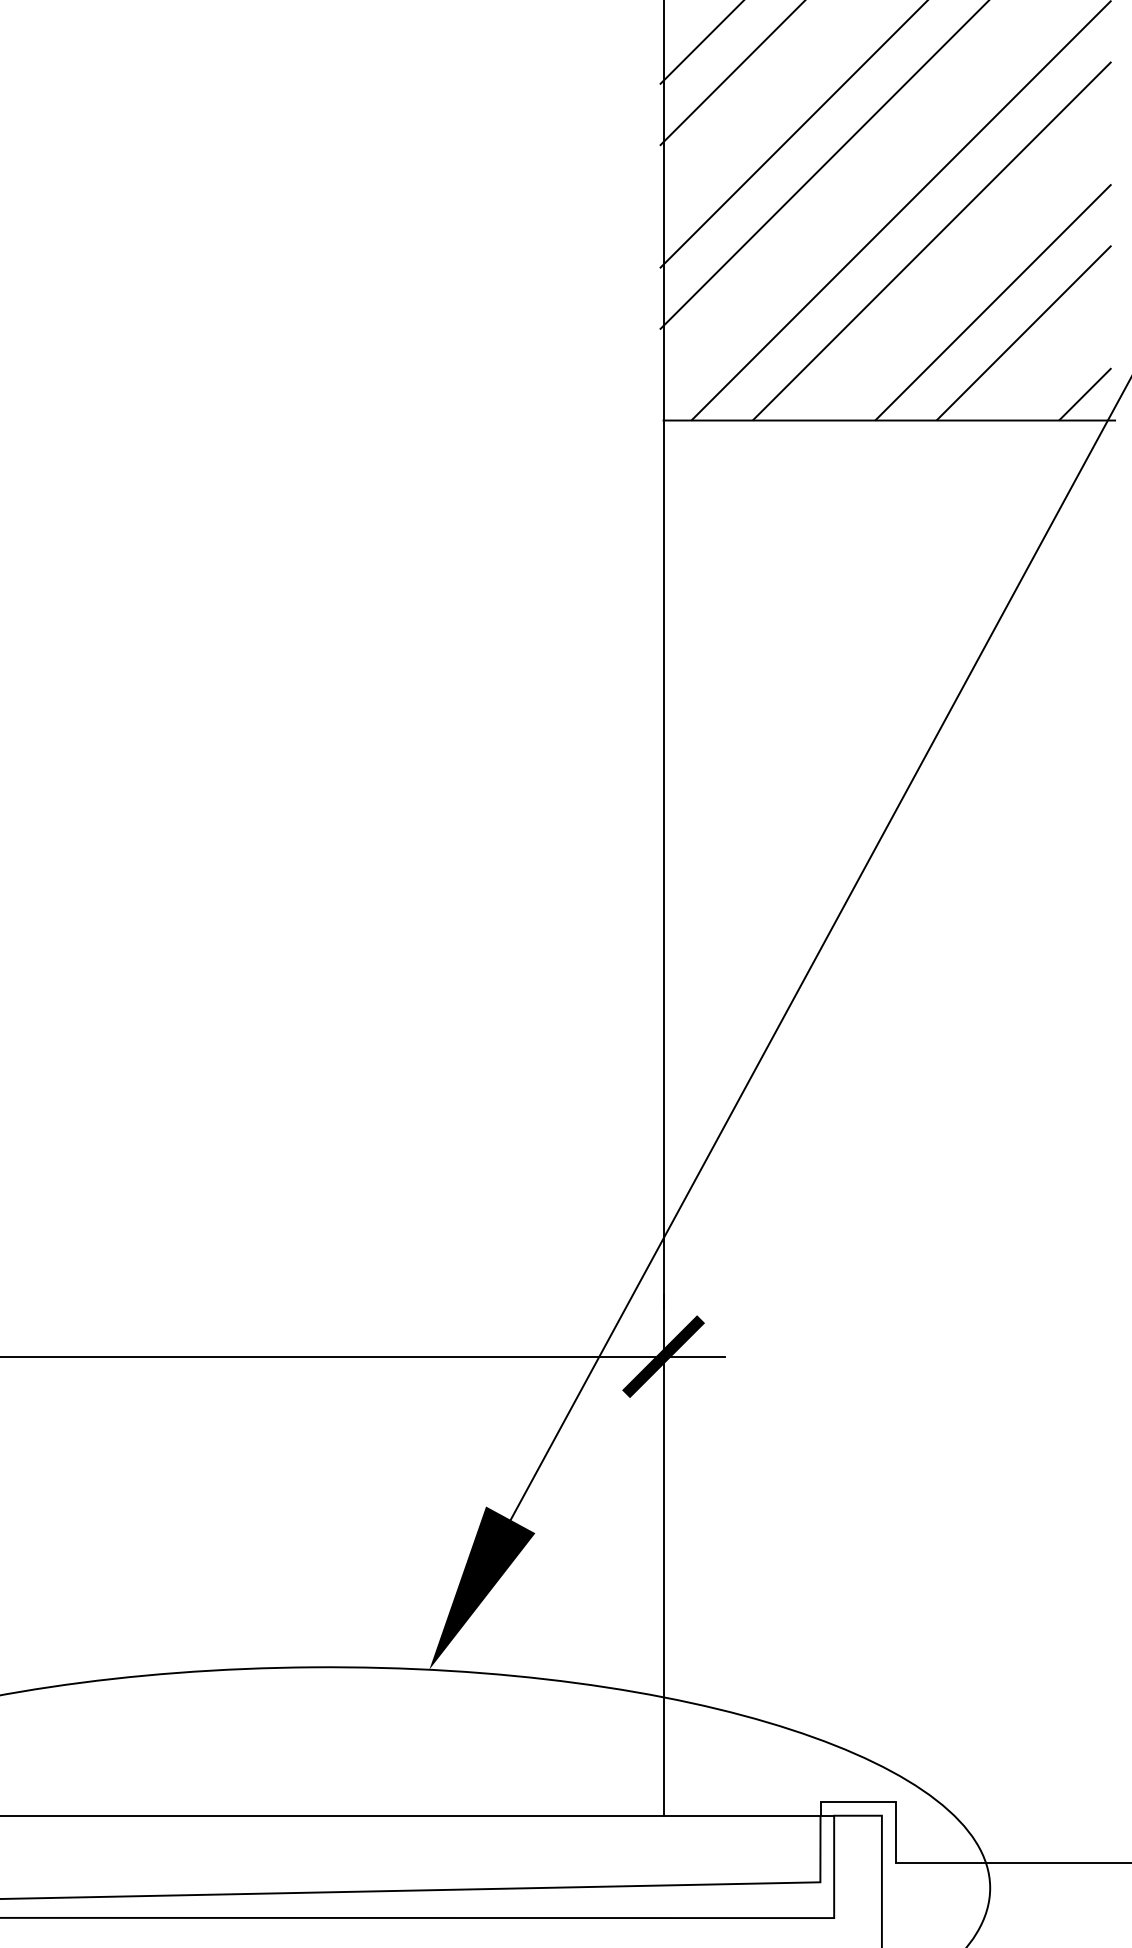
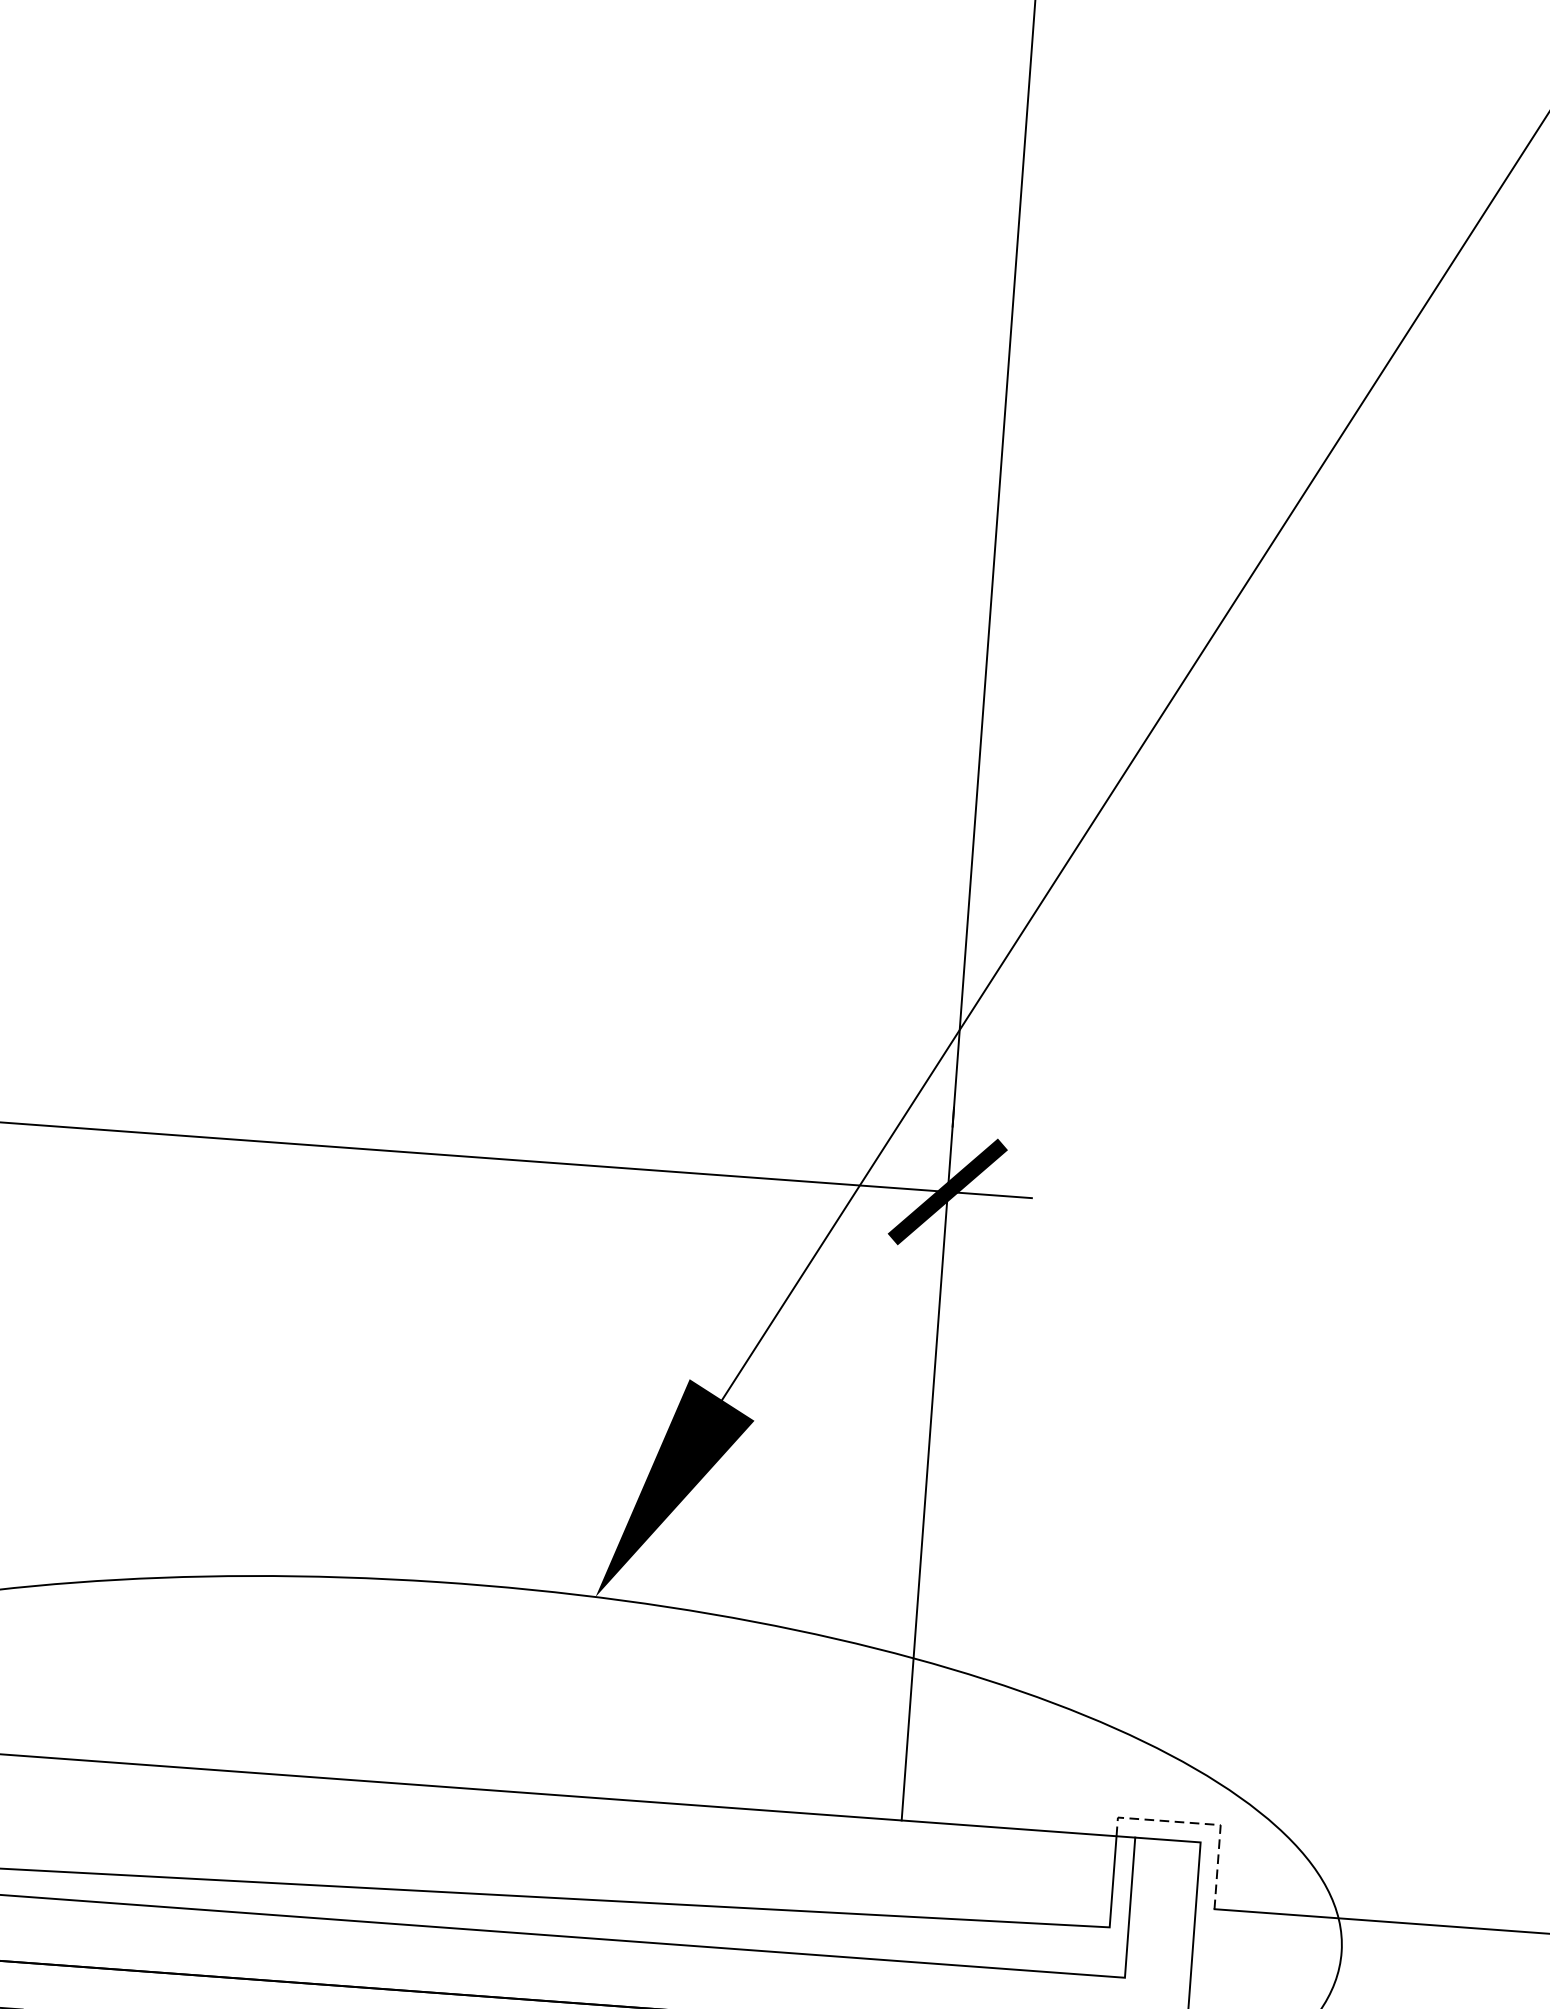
line: (881, 1802) -> (1201, 1824), solid -> dashed

